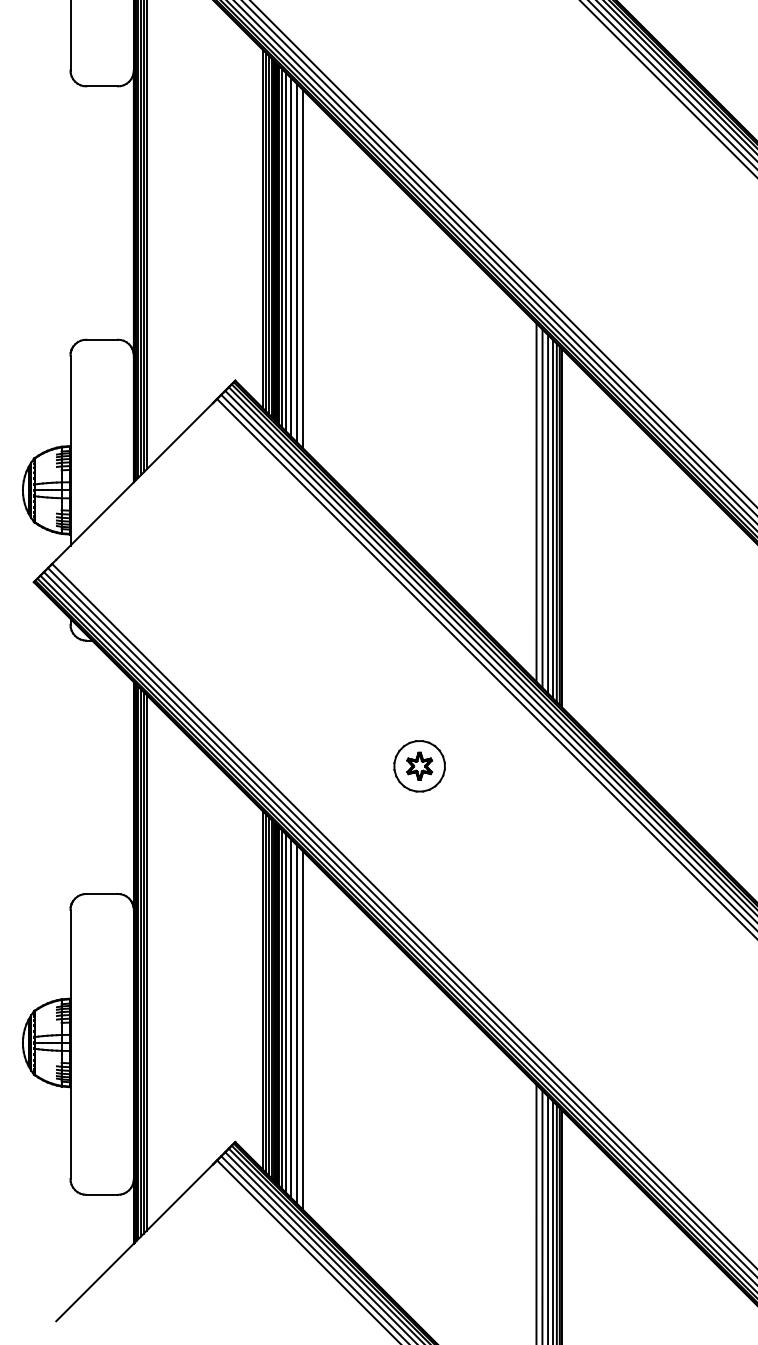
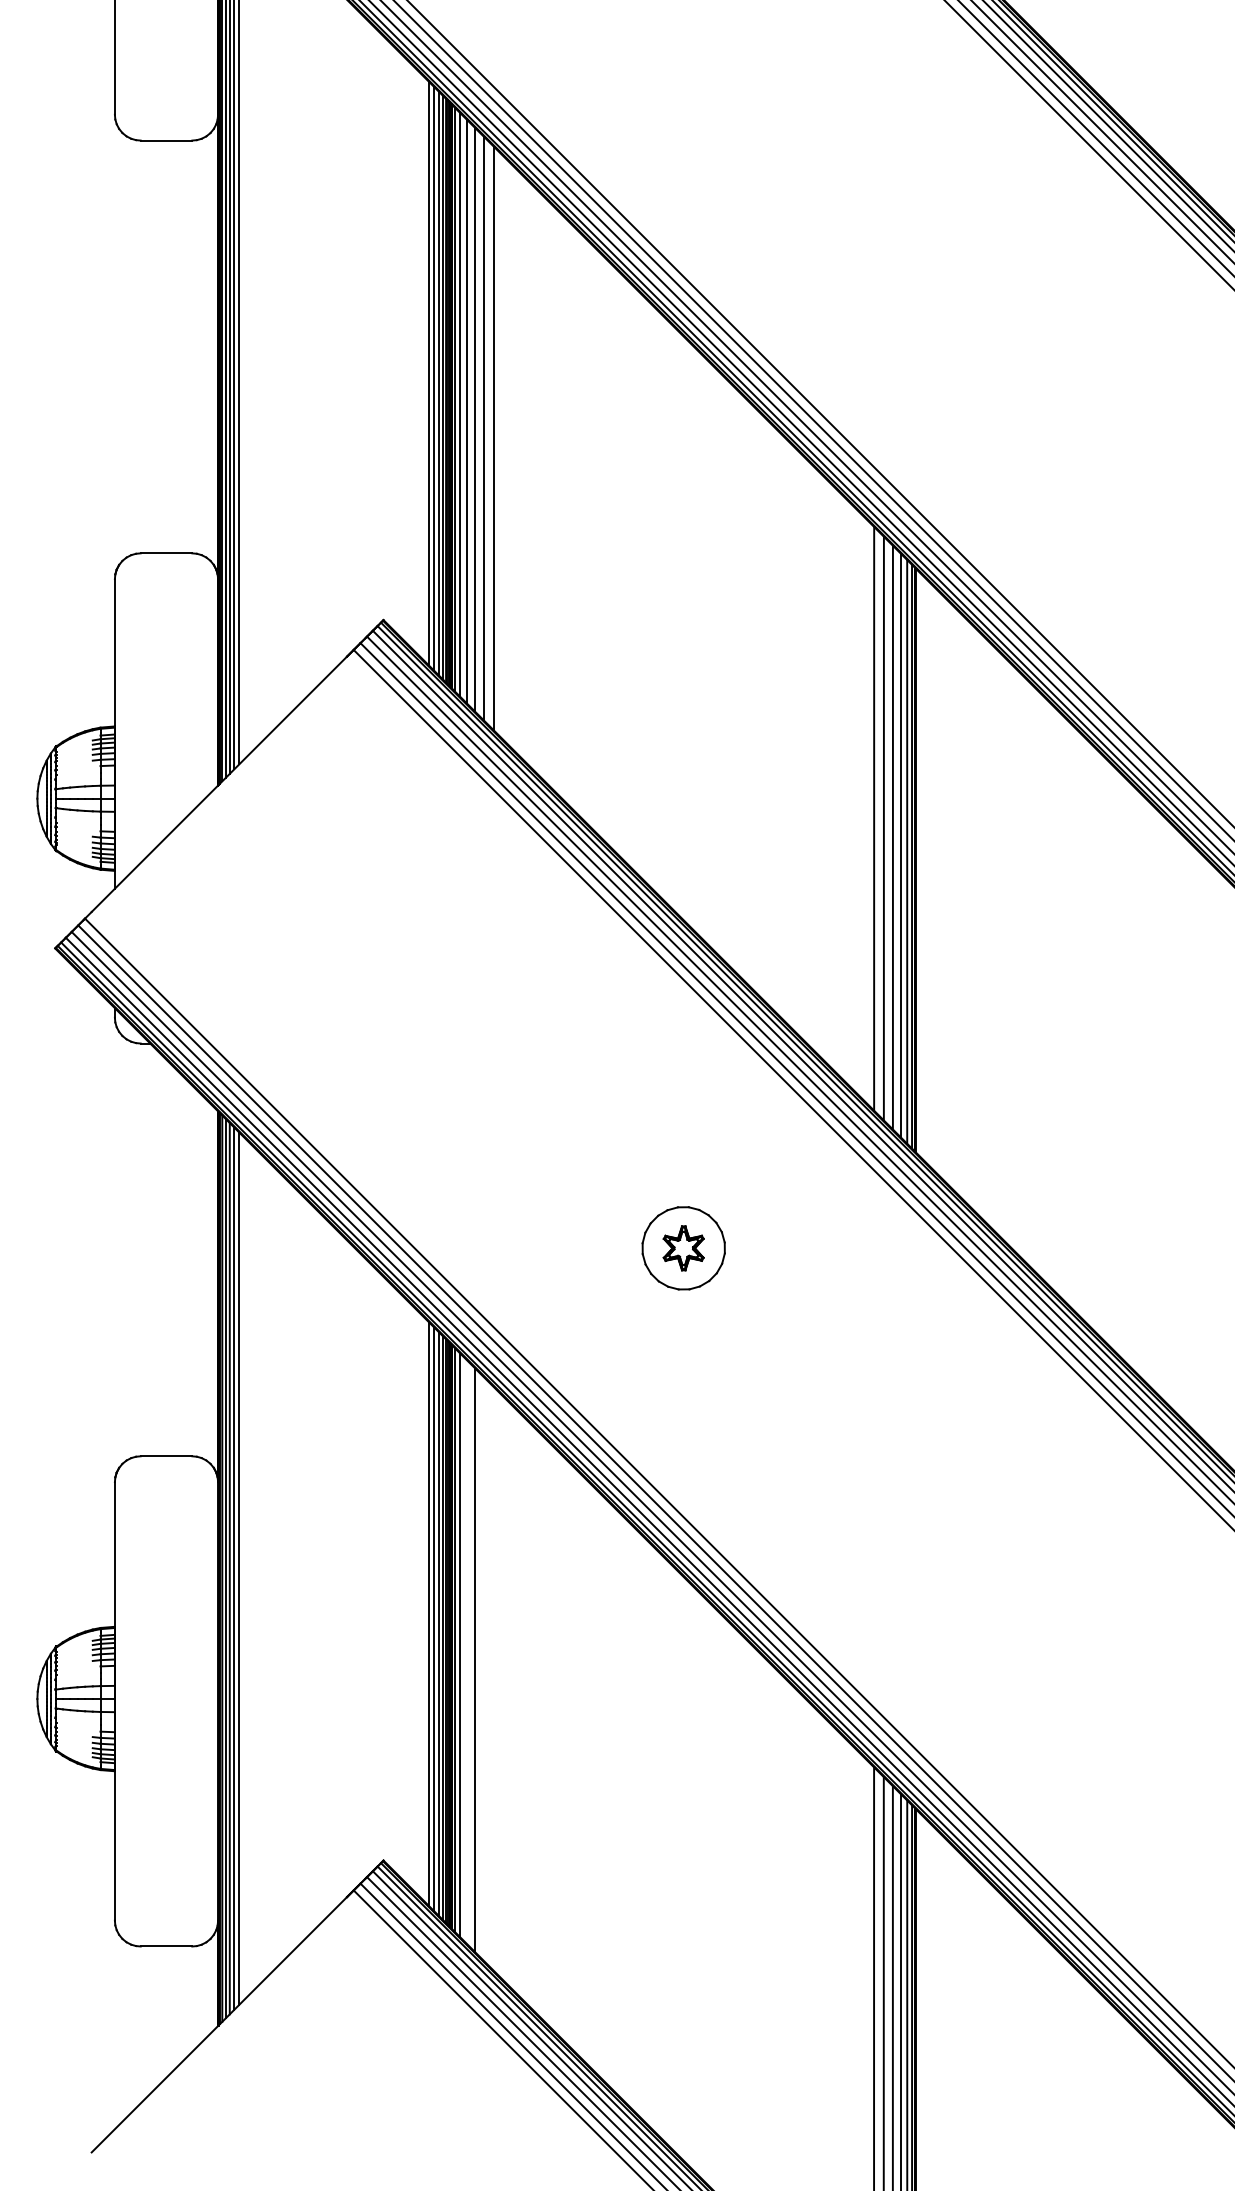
line: (286, 1013) -> (466, 1651), removed
line: (297, 1024) -> (484, 1668), removed
line: (303, 1030) -> (494, 1678), removed

